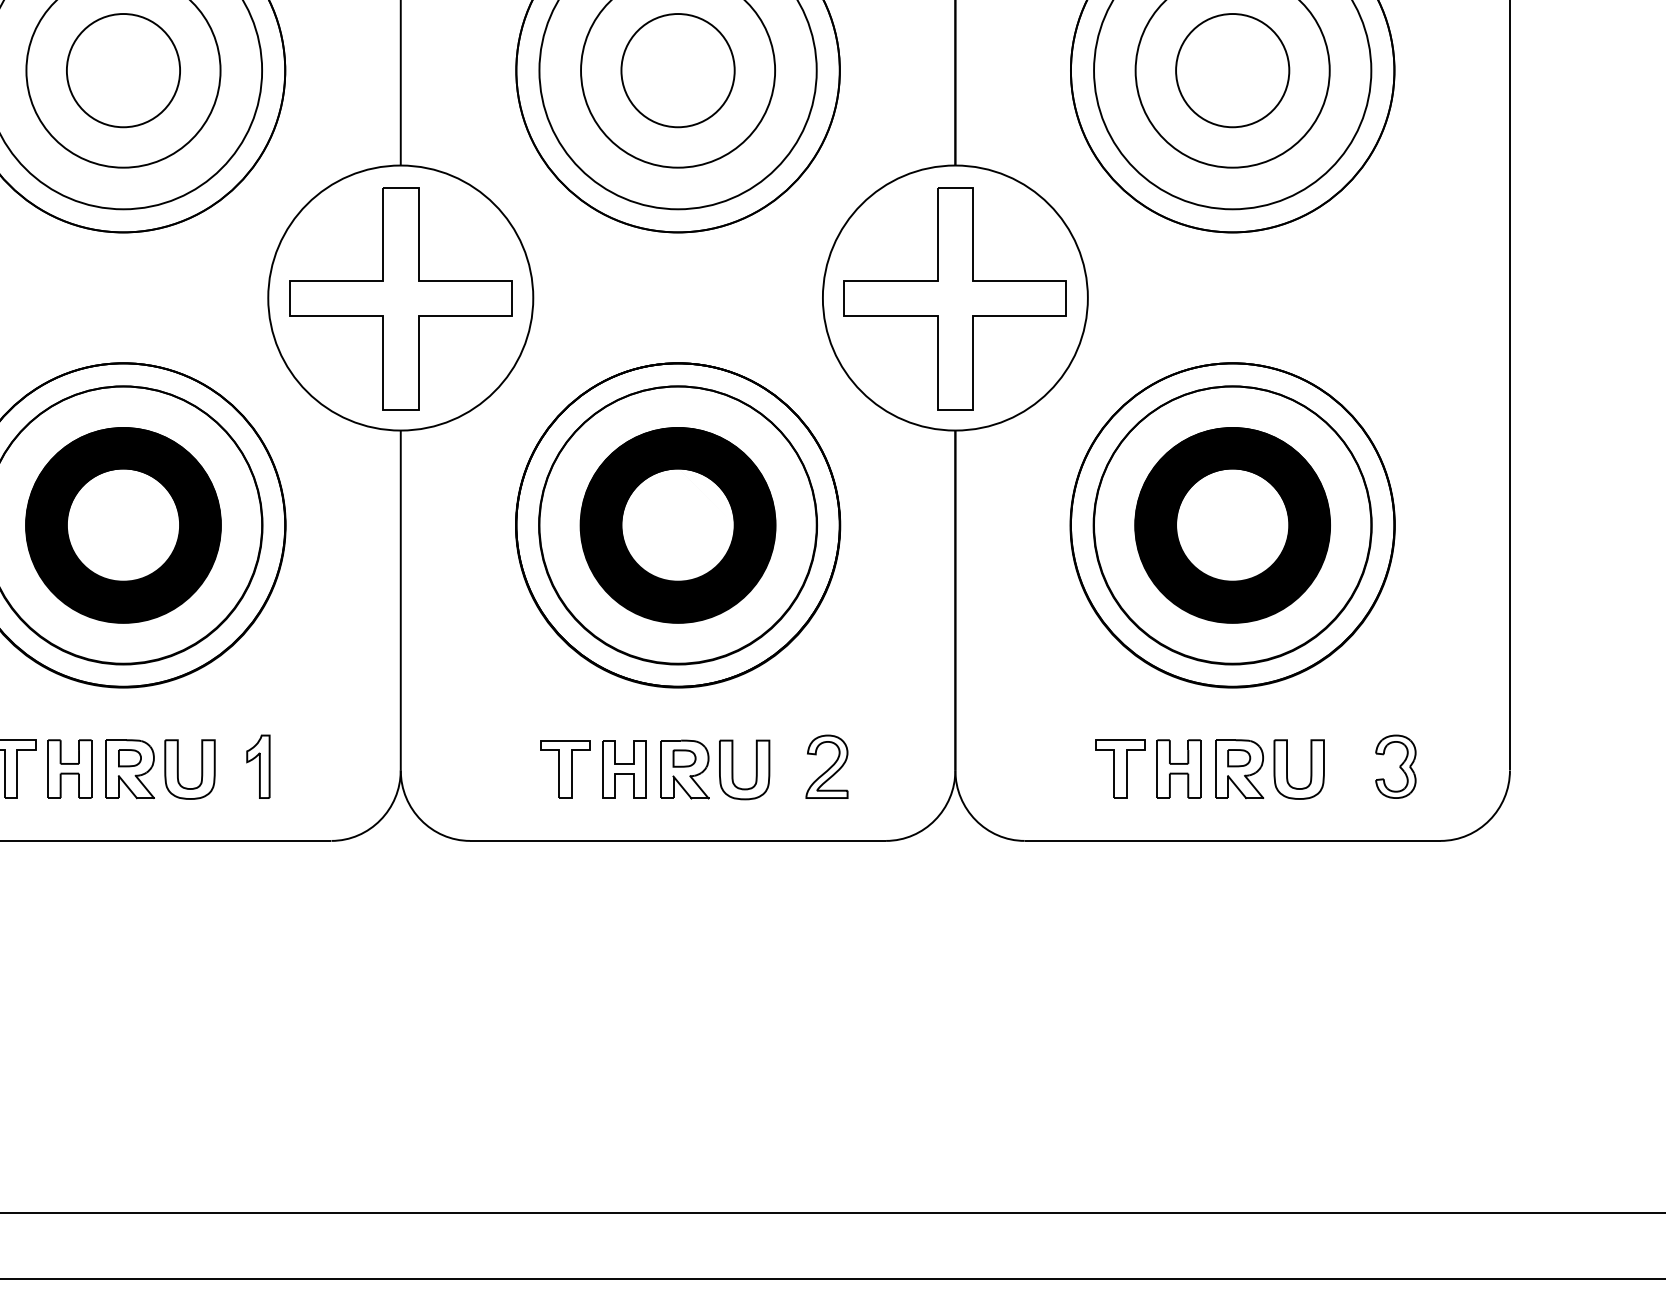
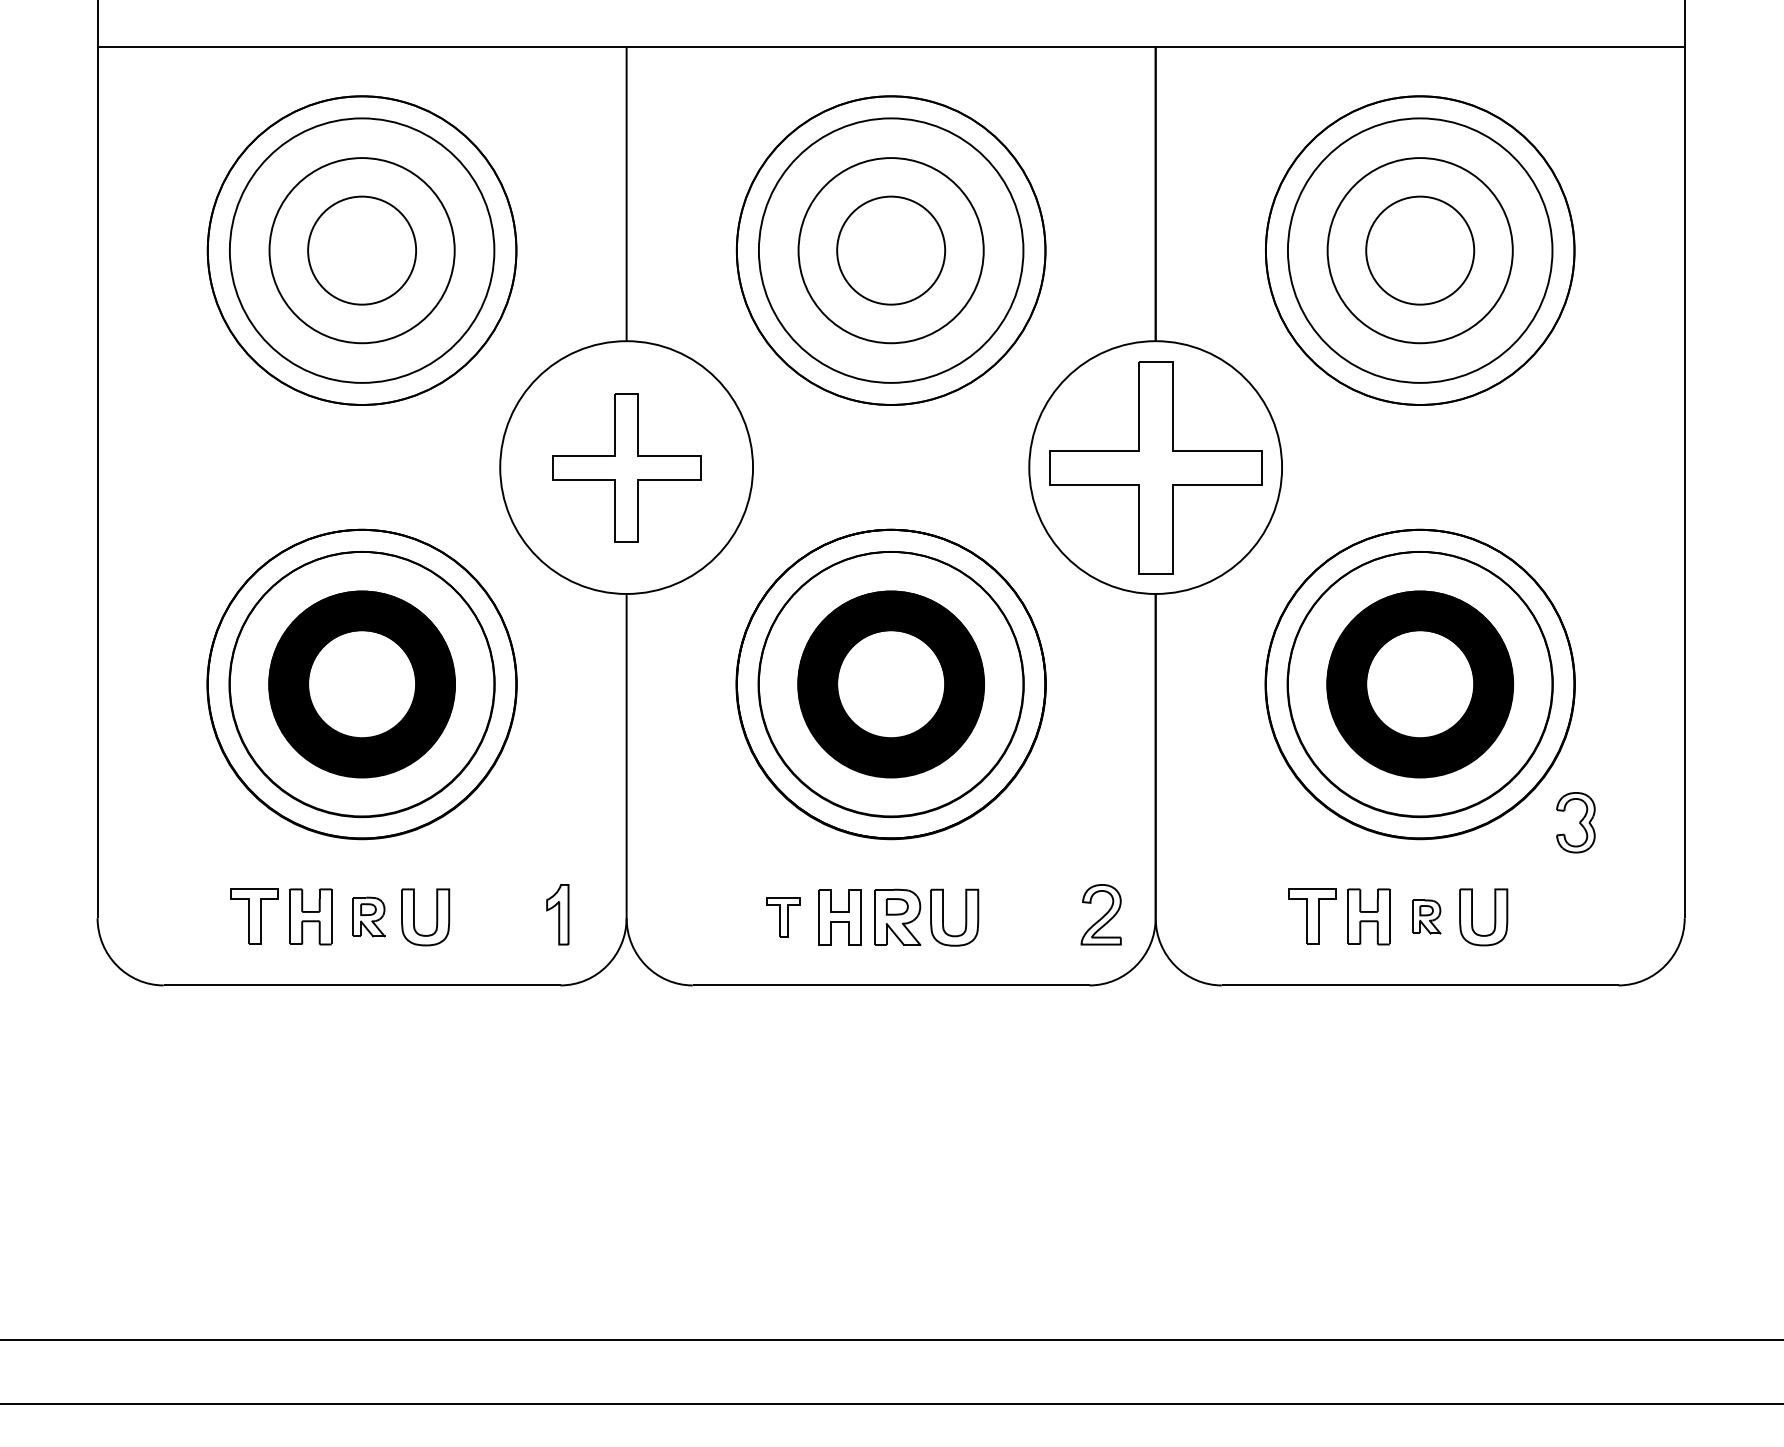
part: (400, 297) -> (626, 467), size x0.7
part: (258, 766) -> (557, 914), moved
part: (826, 766) -> (1100, 914), moved
part: (1395, 766) -> (1575, 822), moved
part: (130, 768) -> (368, 916), size x0.7
part: (1239, 768) -> (1426, 916), size x0.6
part: (565, 769) -> (783, 917), size x0.7

